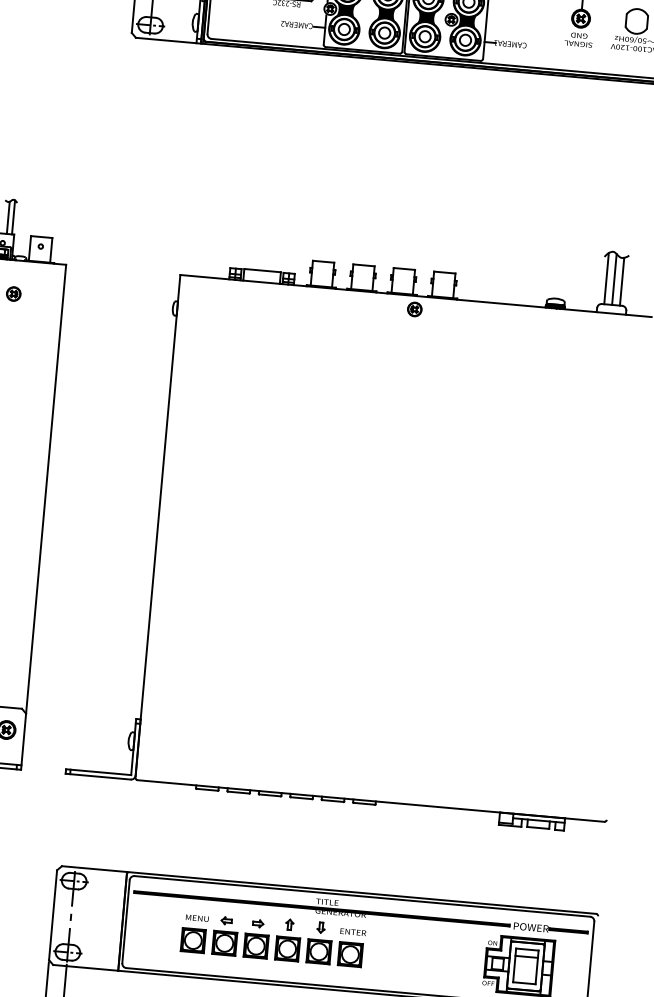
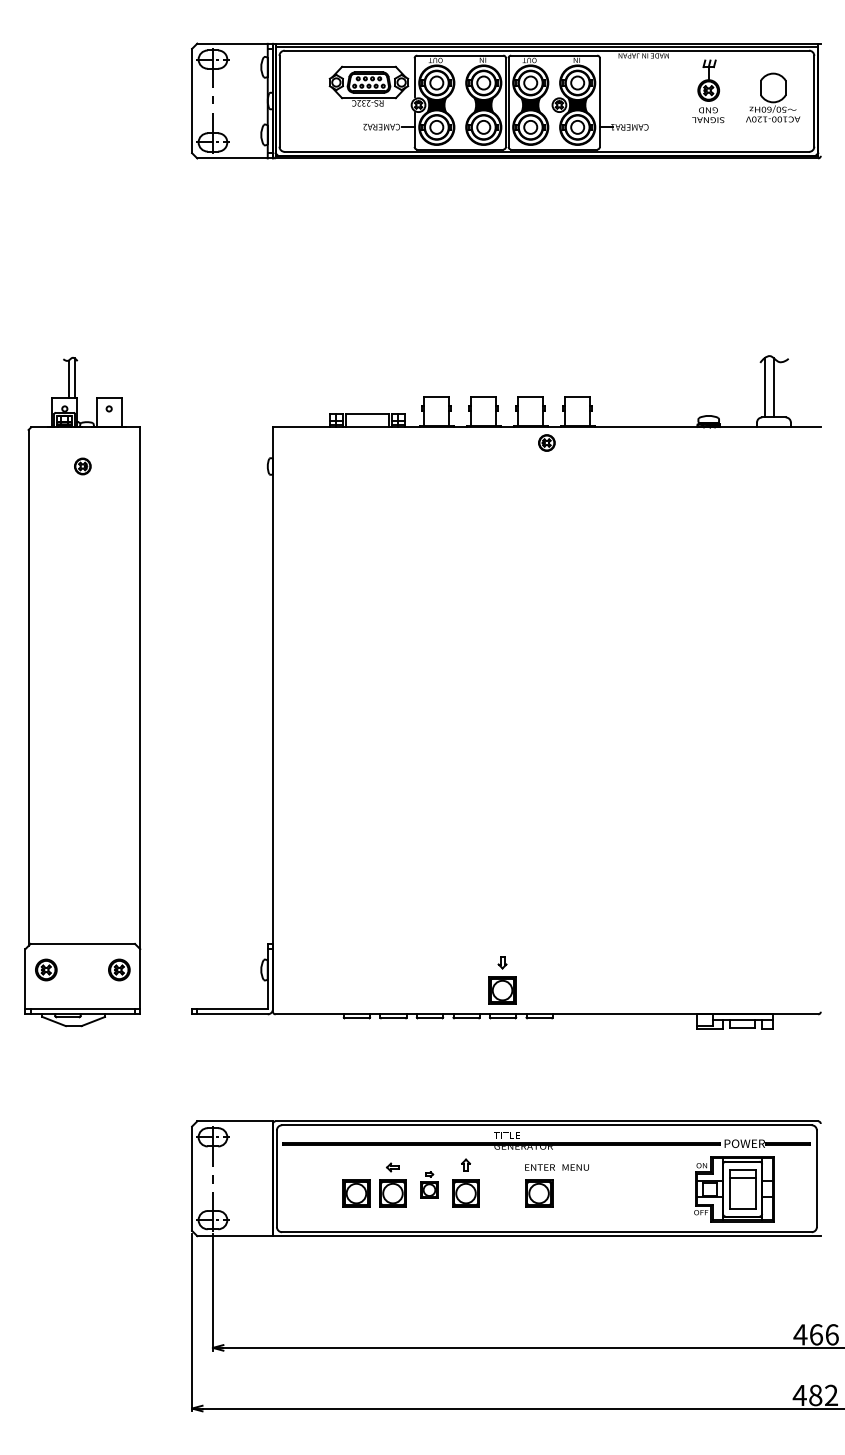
line: (622, 281) -> (783, 389), removed
text: (197, 918) -> (575, 1167), moved
part: (256, 938) -> (429, 1184), size x0.6
part: (319, 943) -> (502, 980), moved

